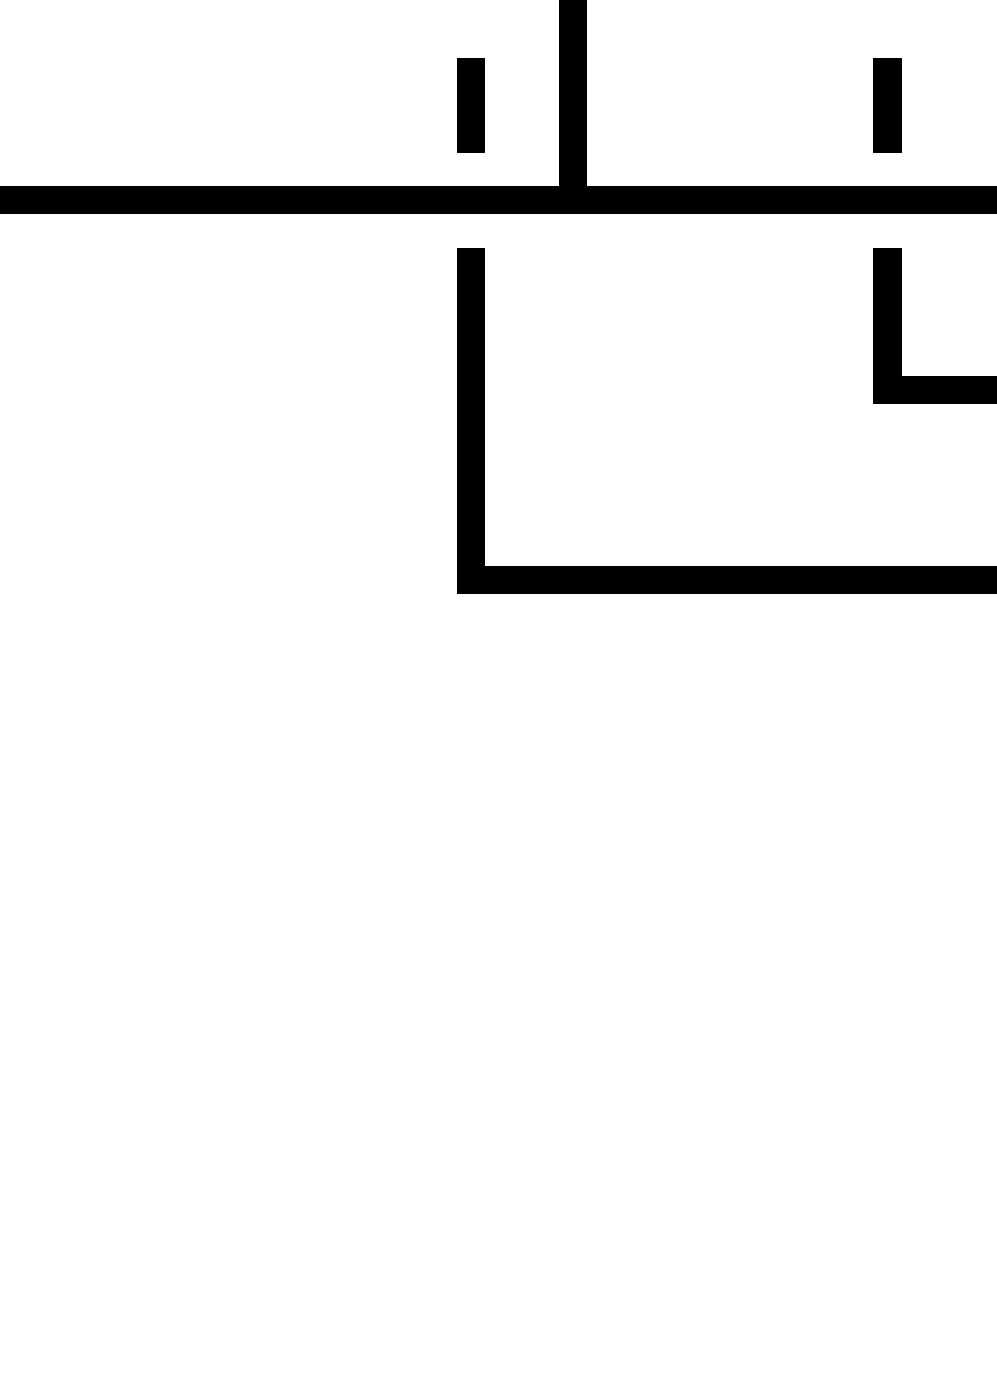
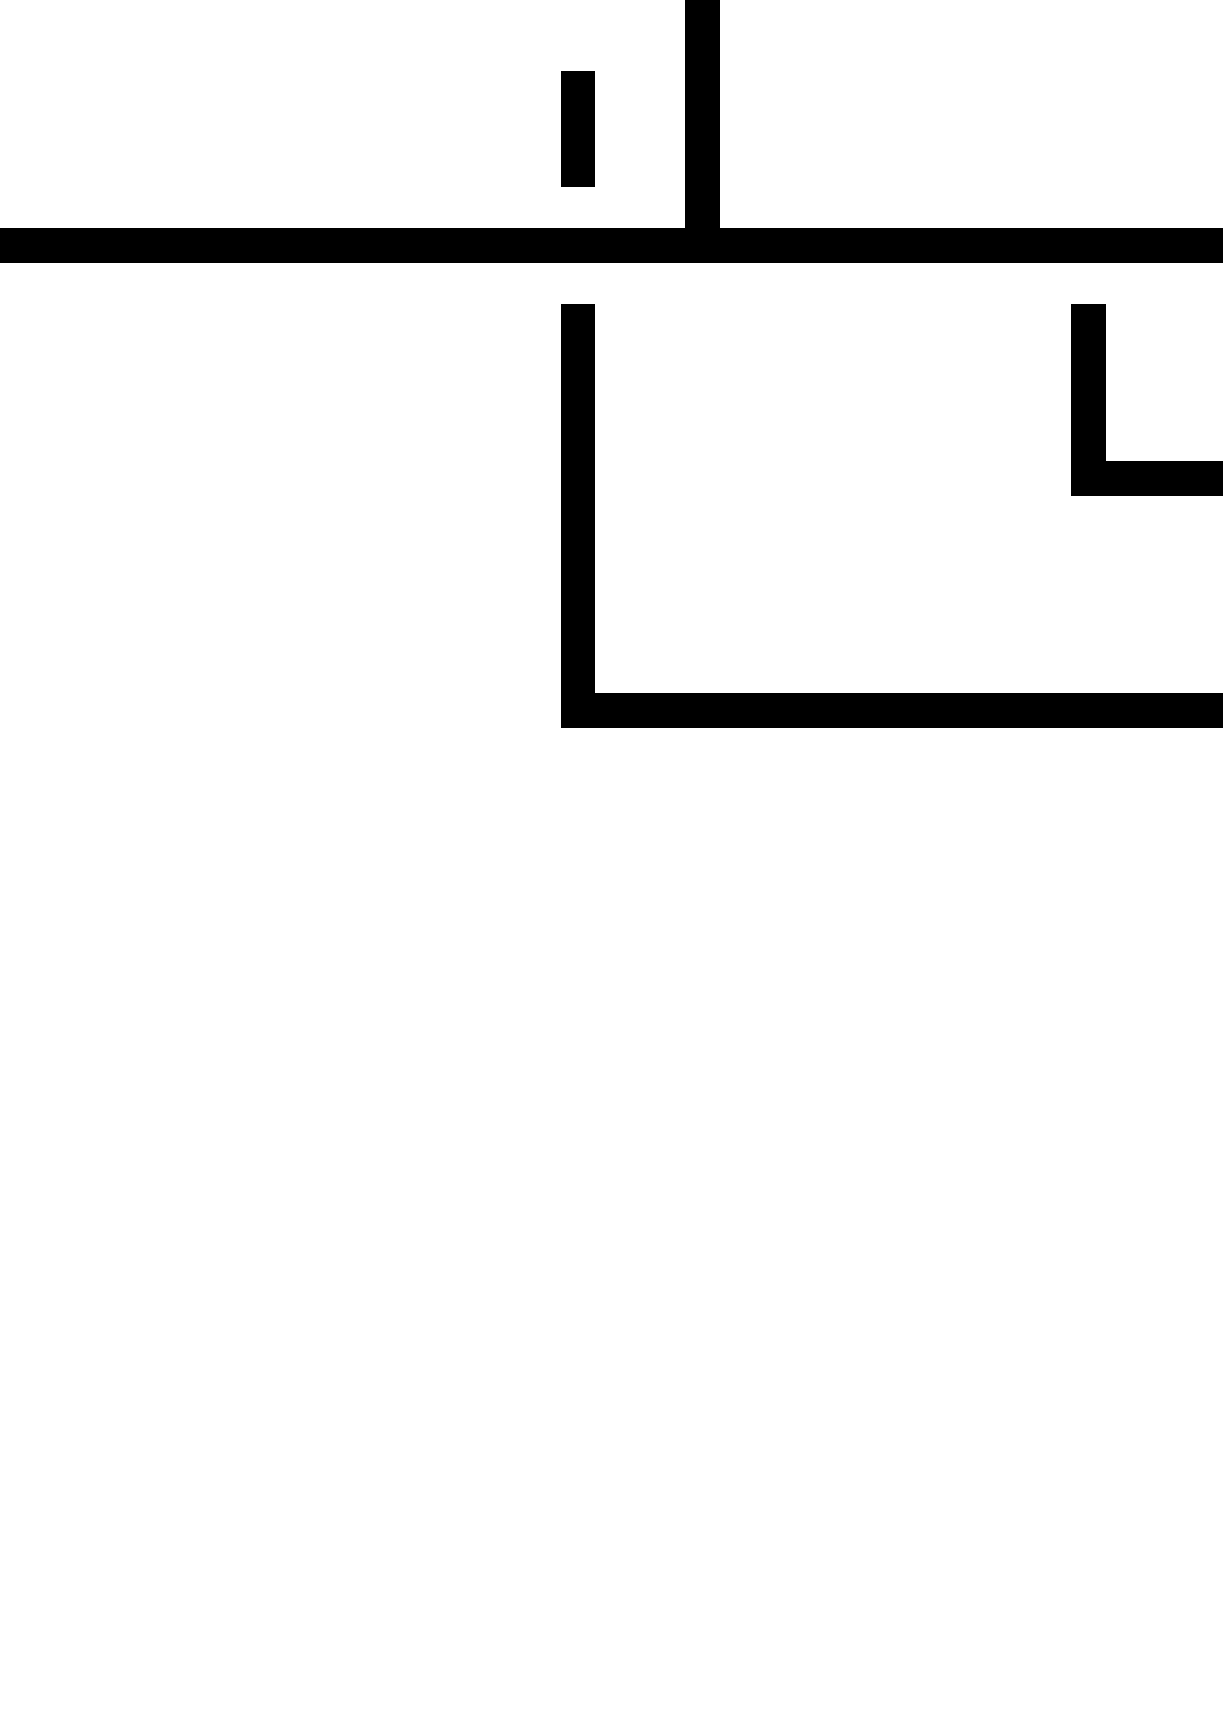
line: (887, 105) -> (1088, 129), removed

